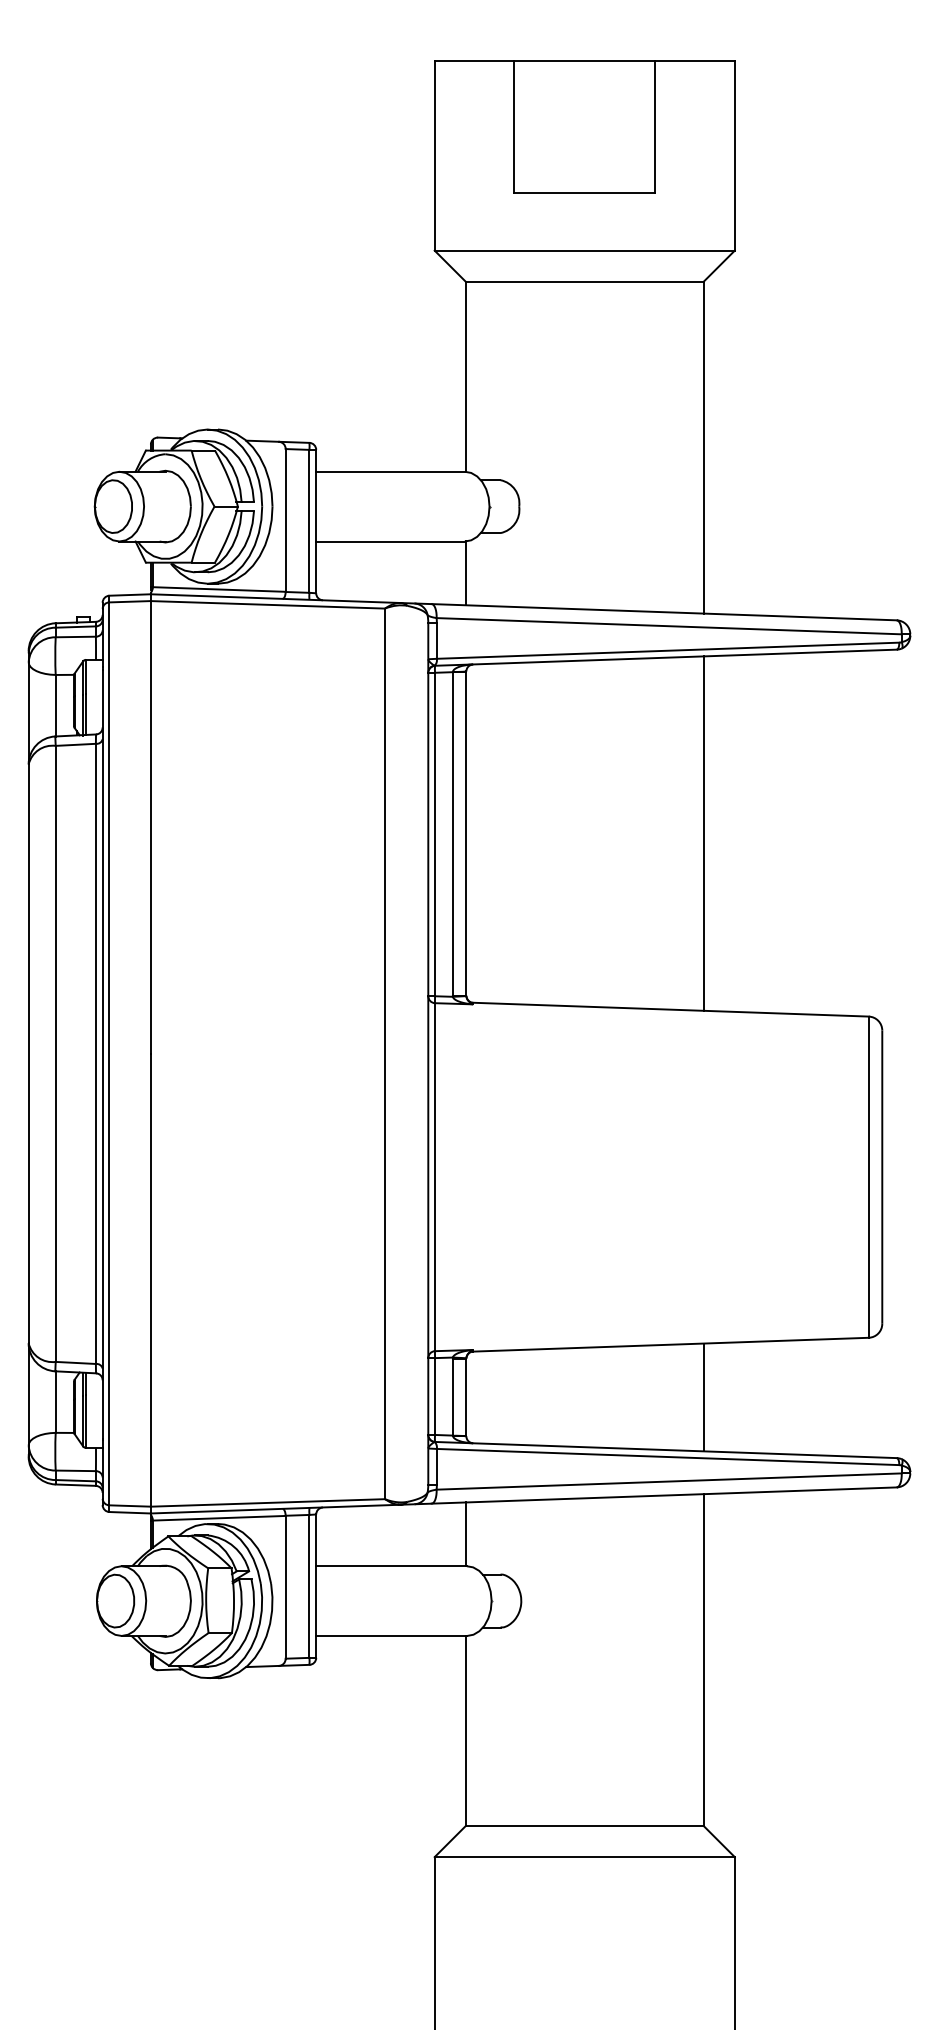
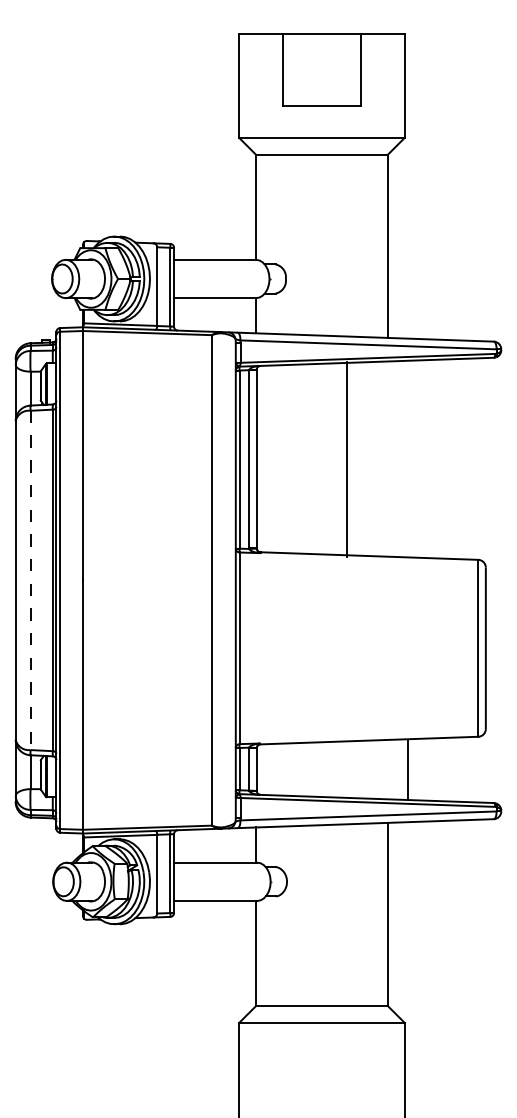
line: (703, 832) -> (346, 458), moved
line: (55, 1054) -> (30, 580), solid -> dashed
line: (703, 1397) -> (407, 769), moved

